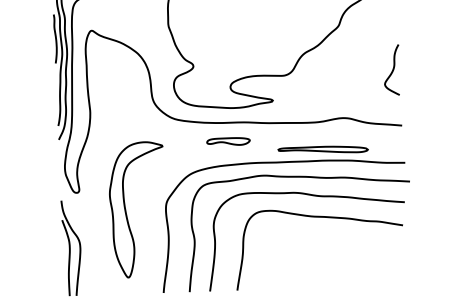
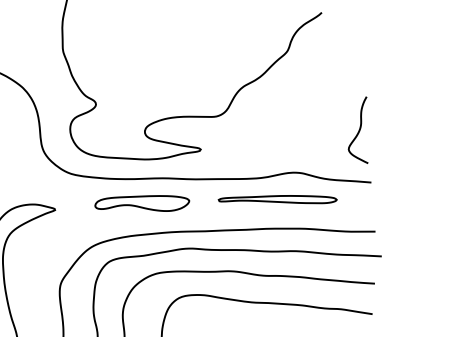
curve: (392, 69) -> (358, 129), moved
part: (228, 141) -> (142, 203), size x1.67
part: (322, 149) -> (276, 199), moved

